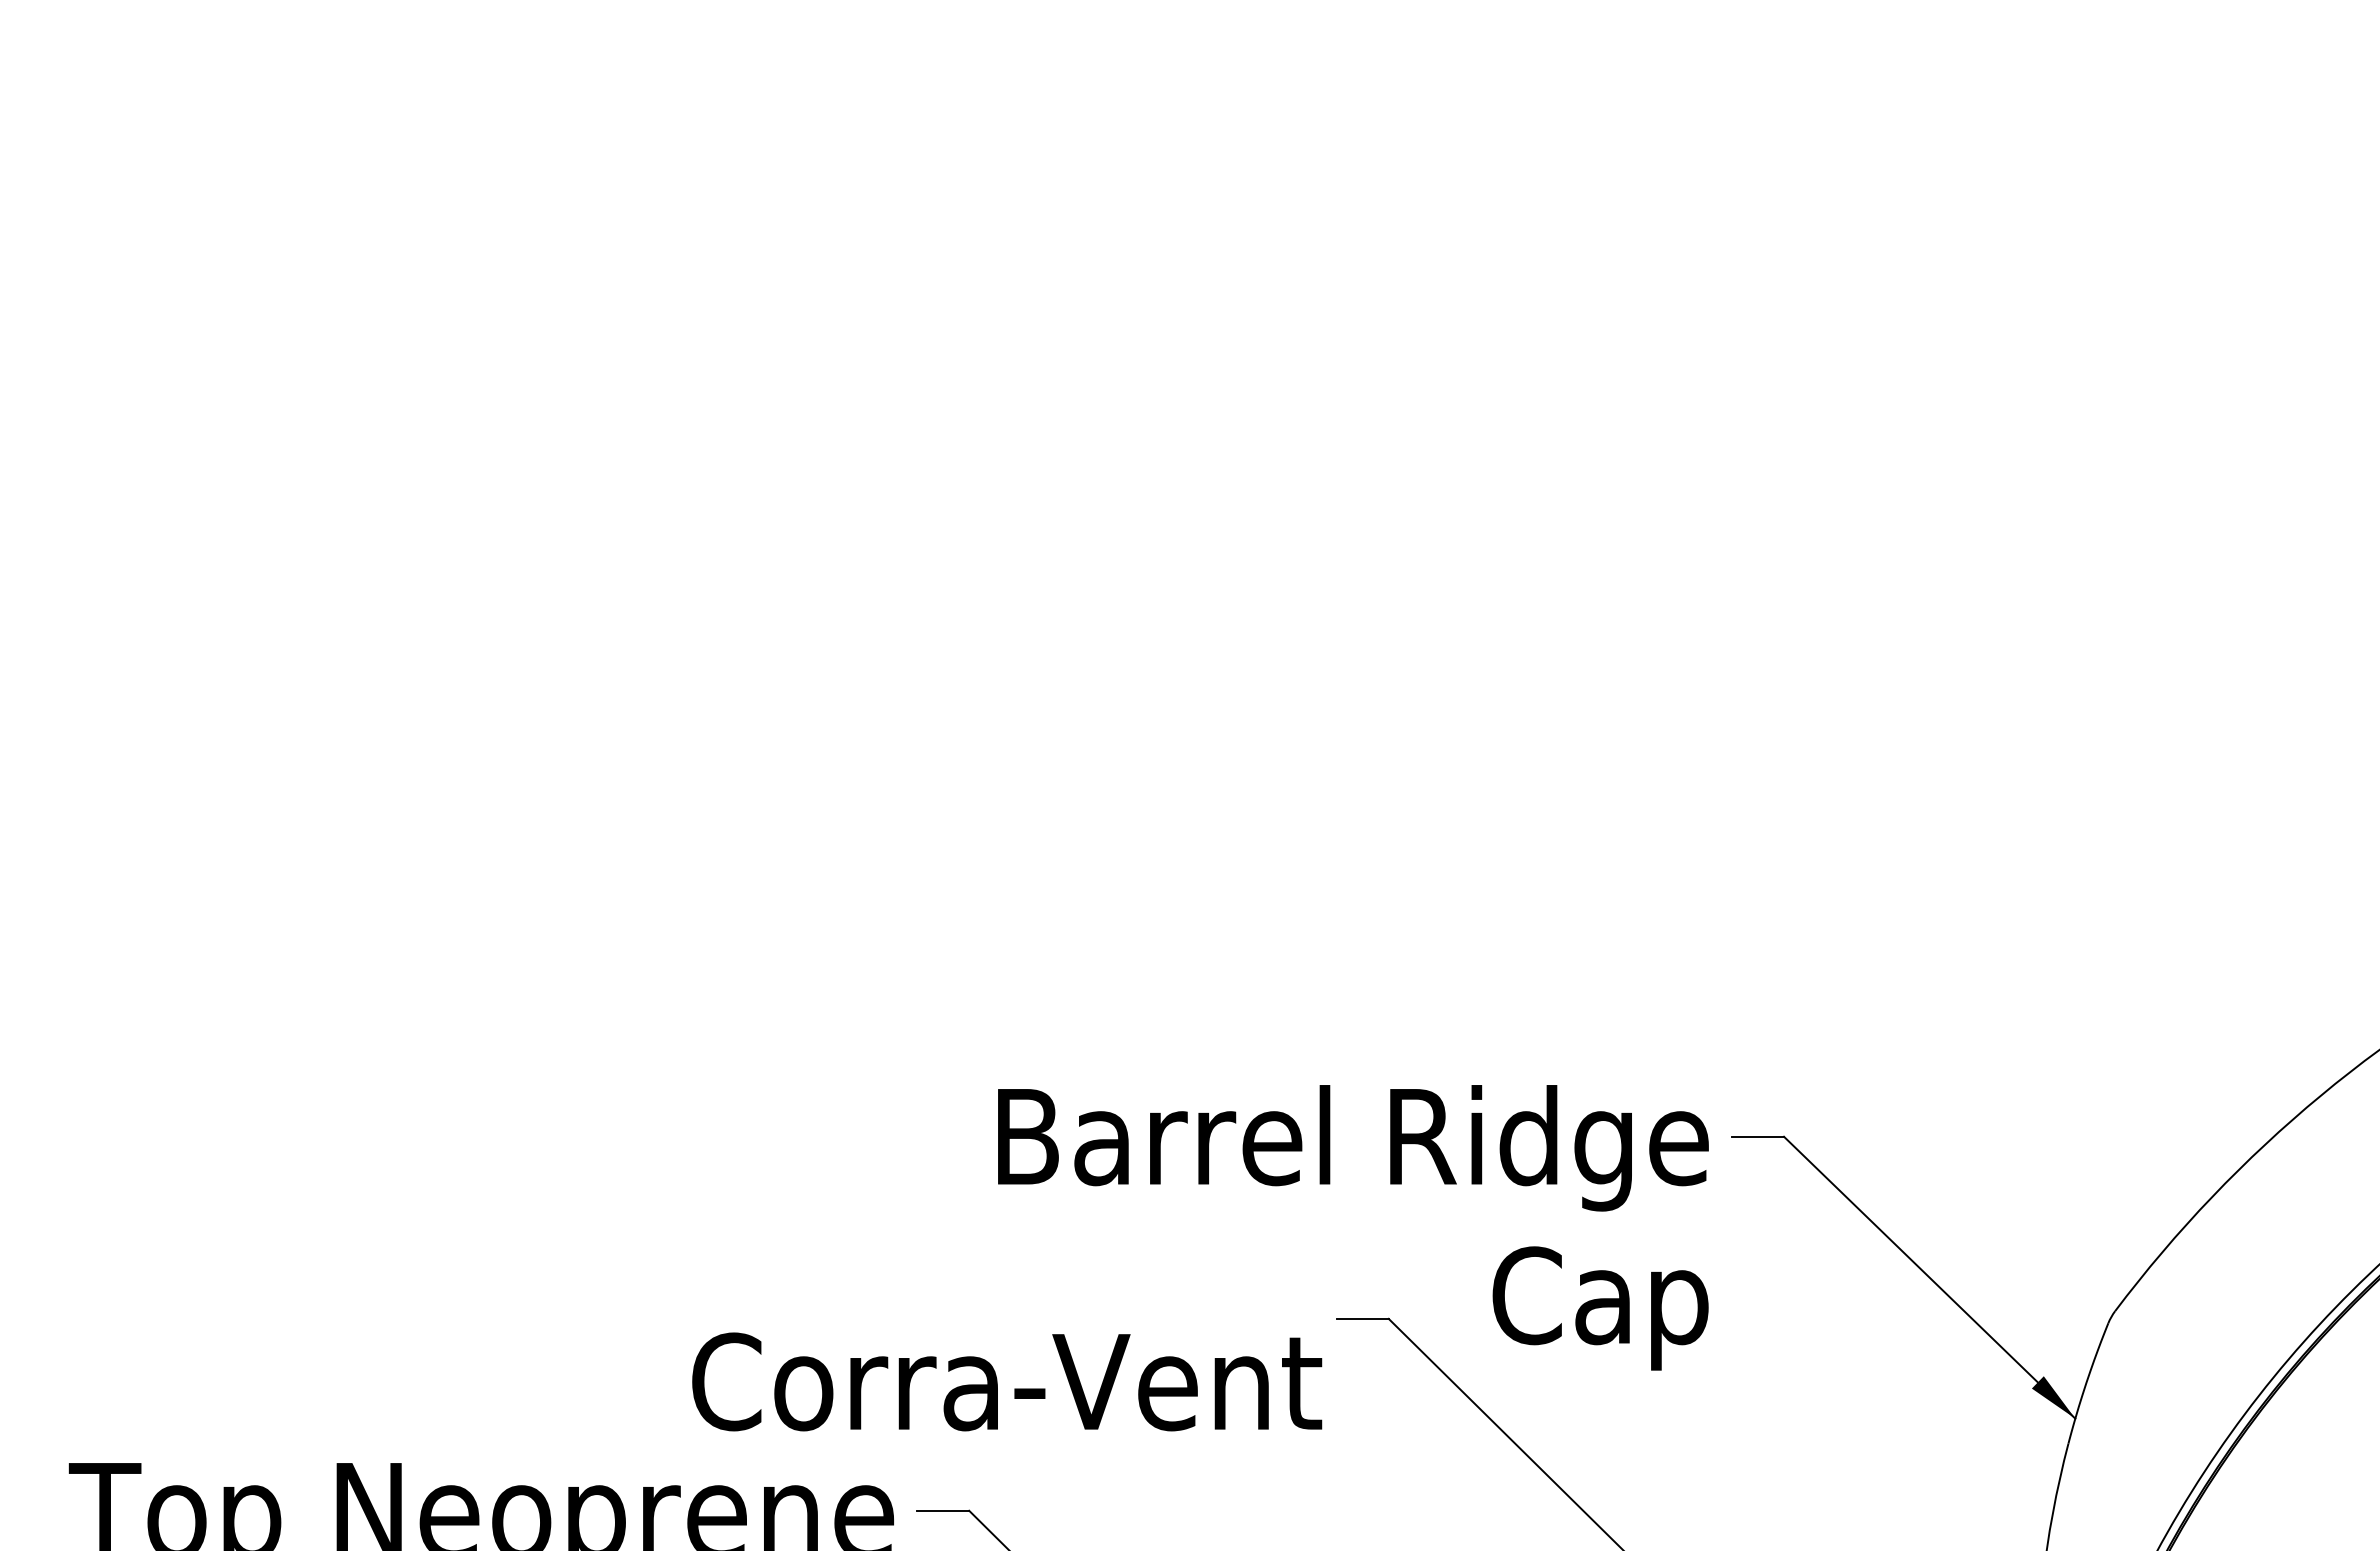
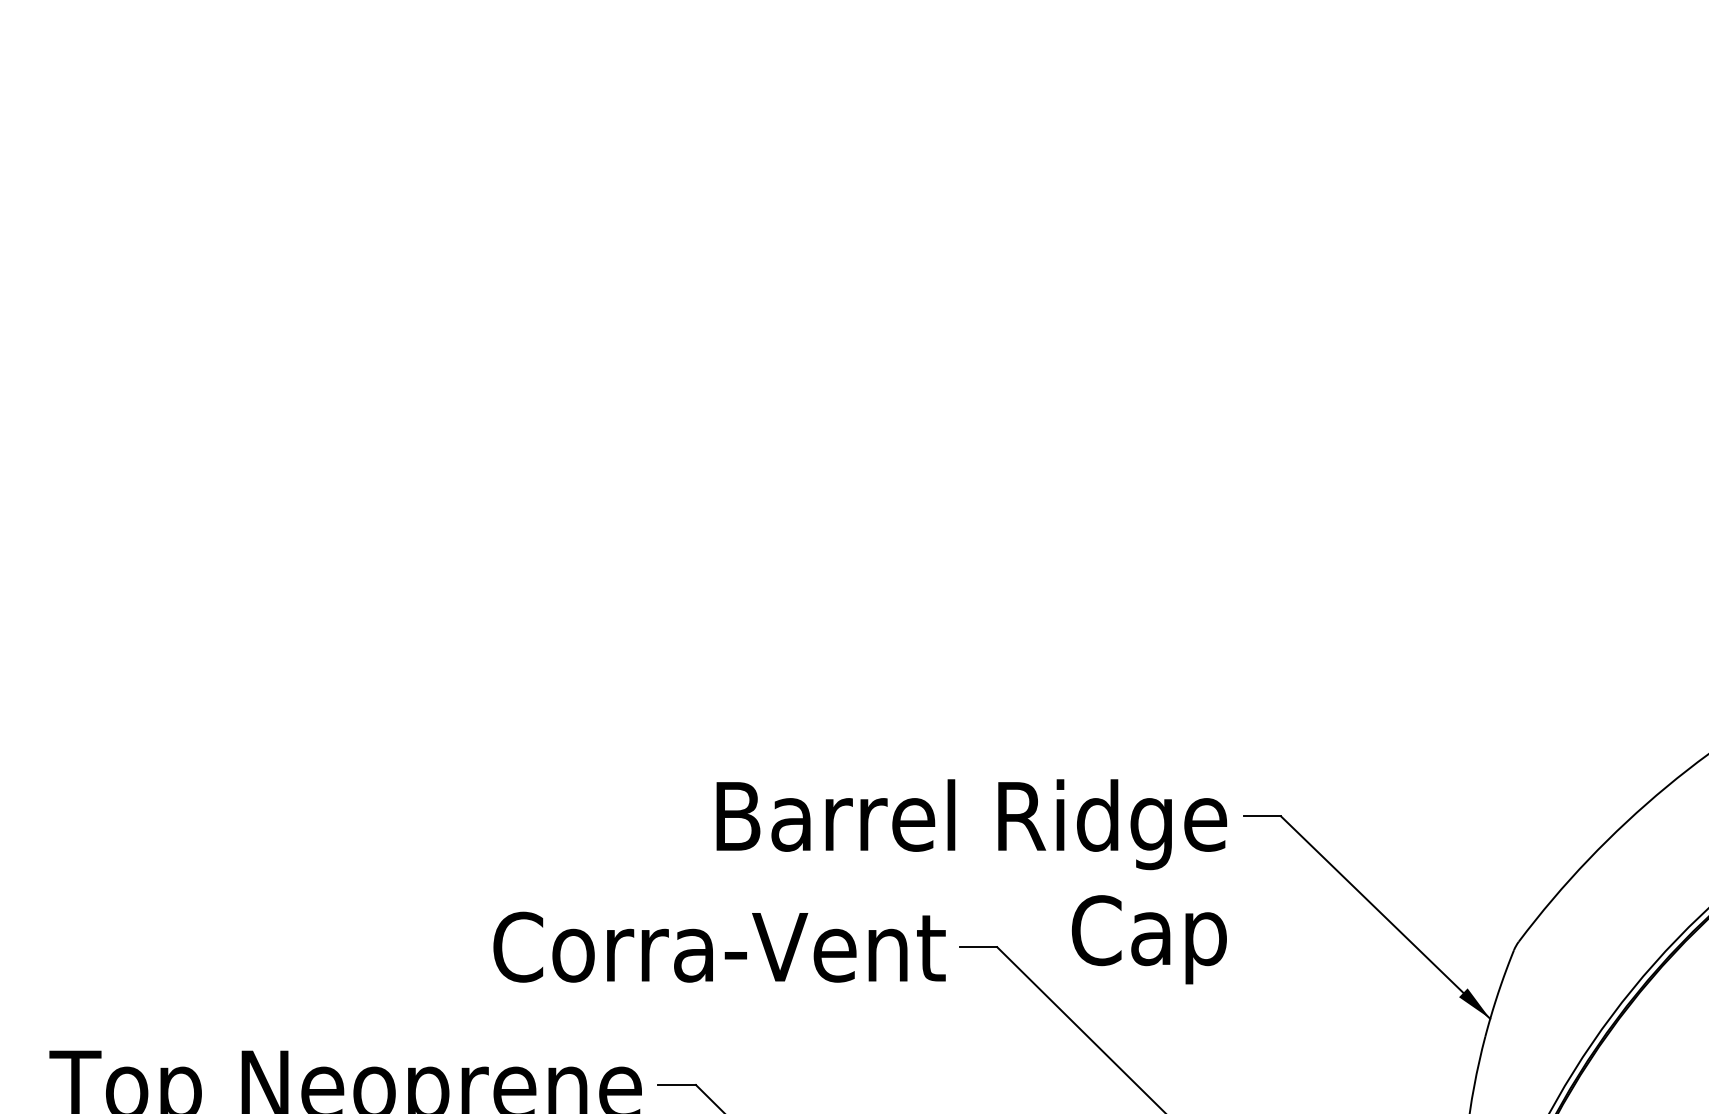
text: (1007, 1381) -> (719, 946), moved

